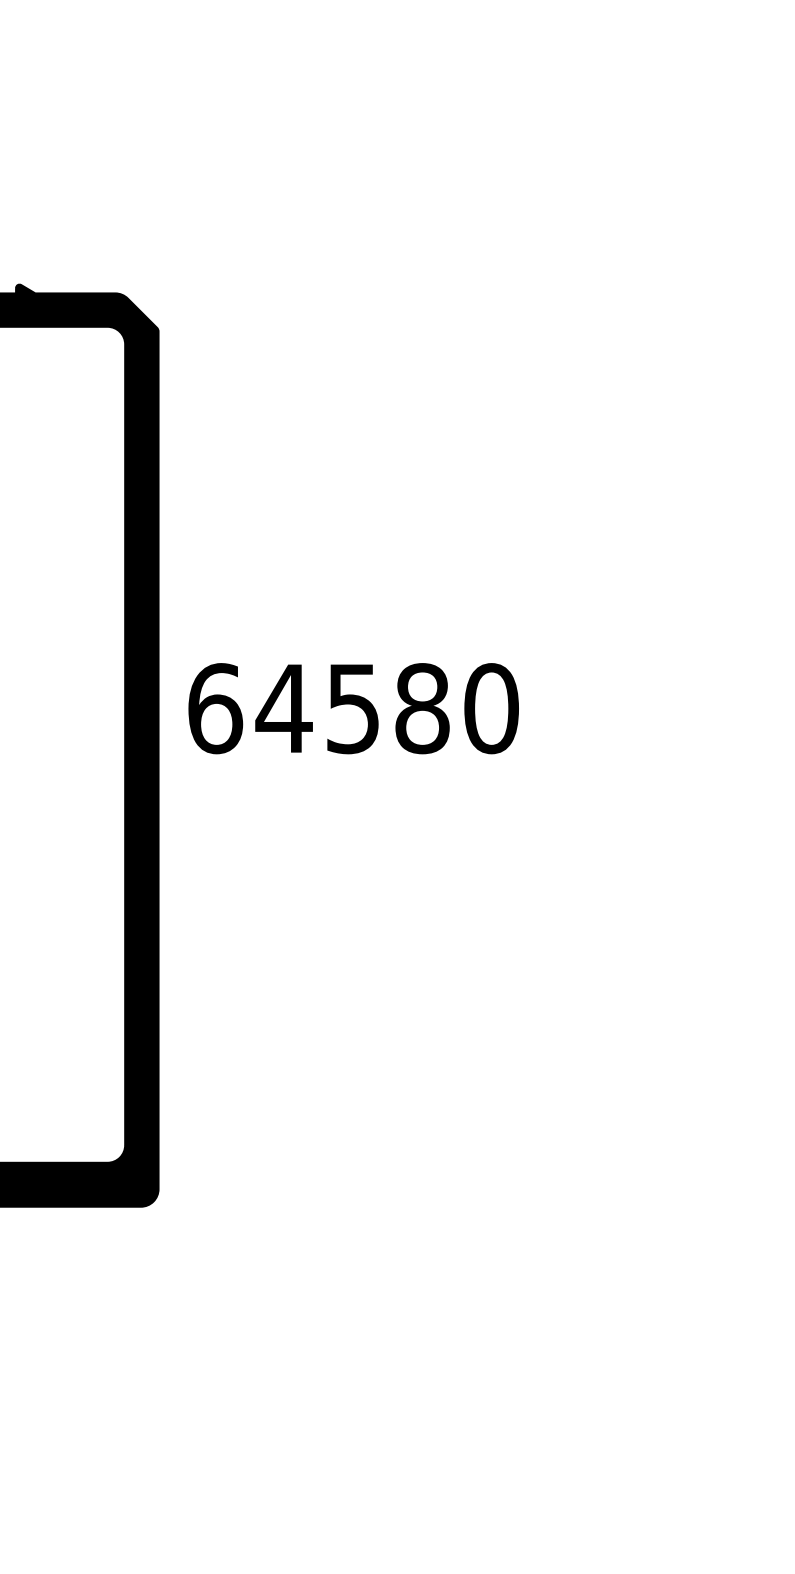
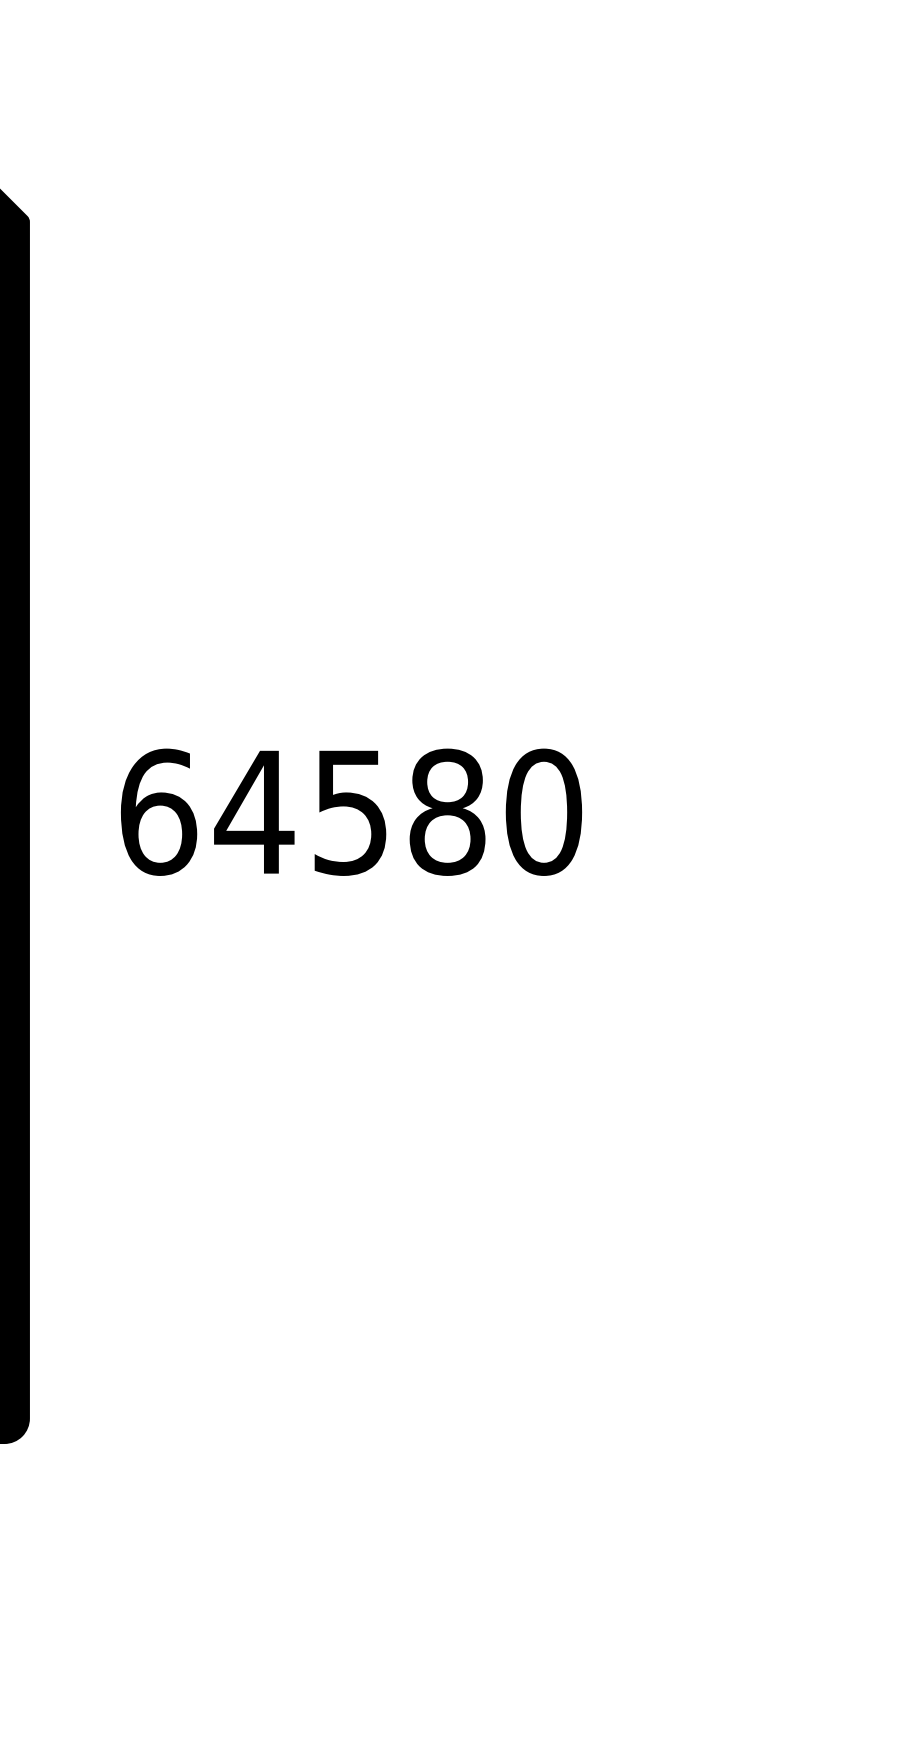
text: (353, 708) -> (351, 812), moved

